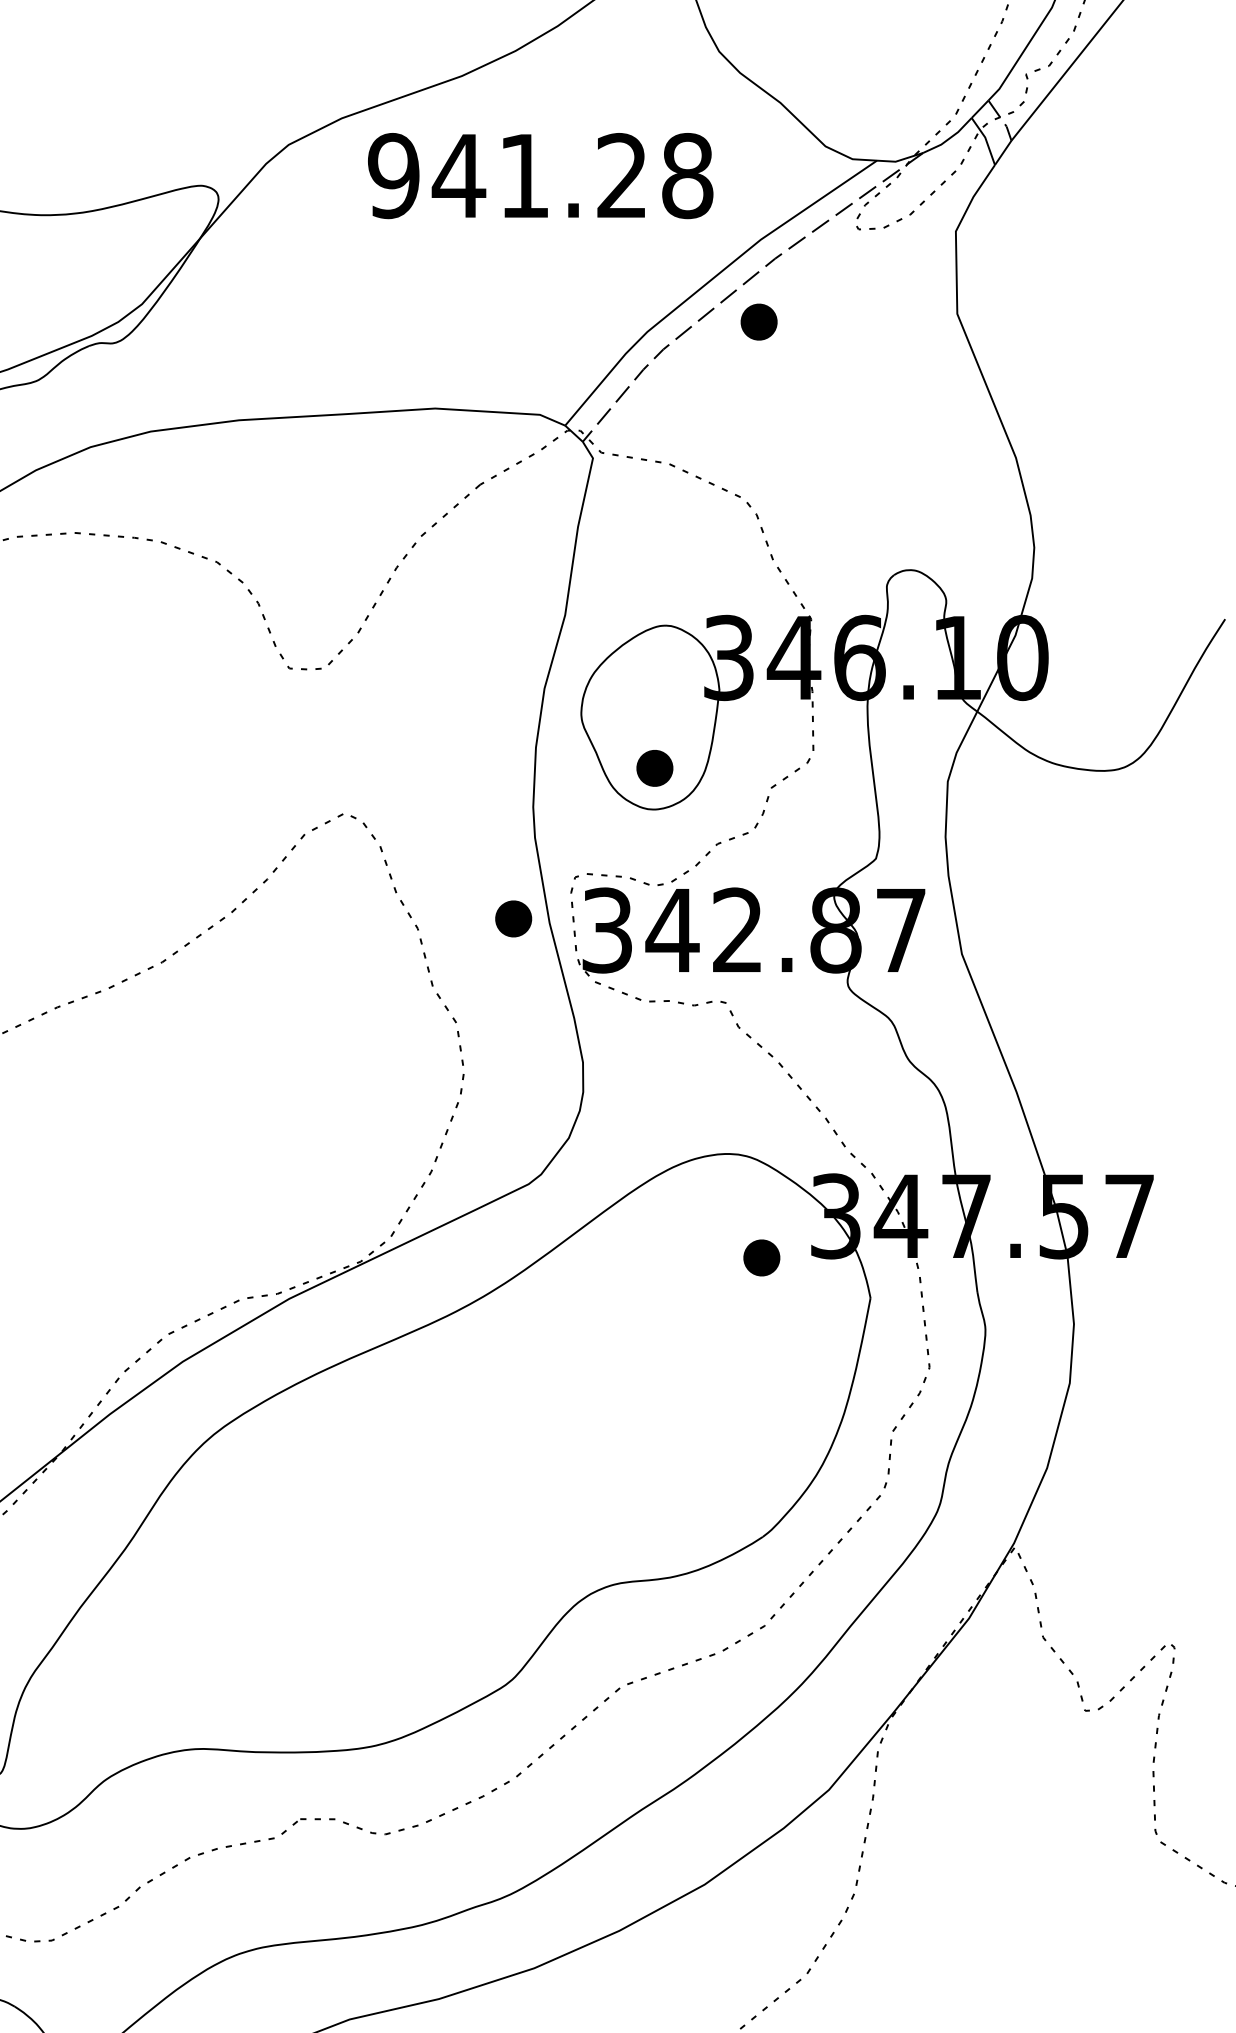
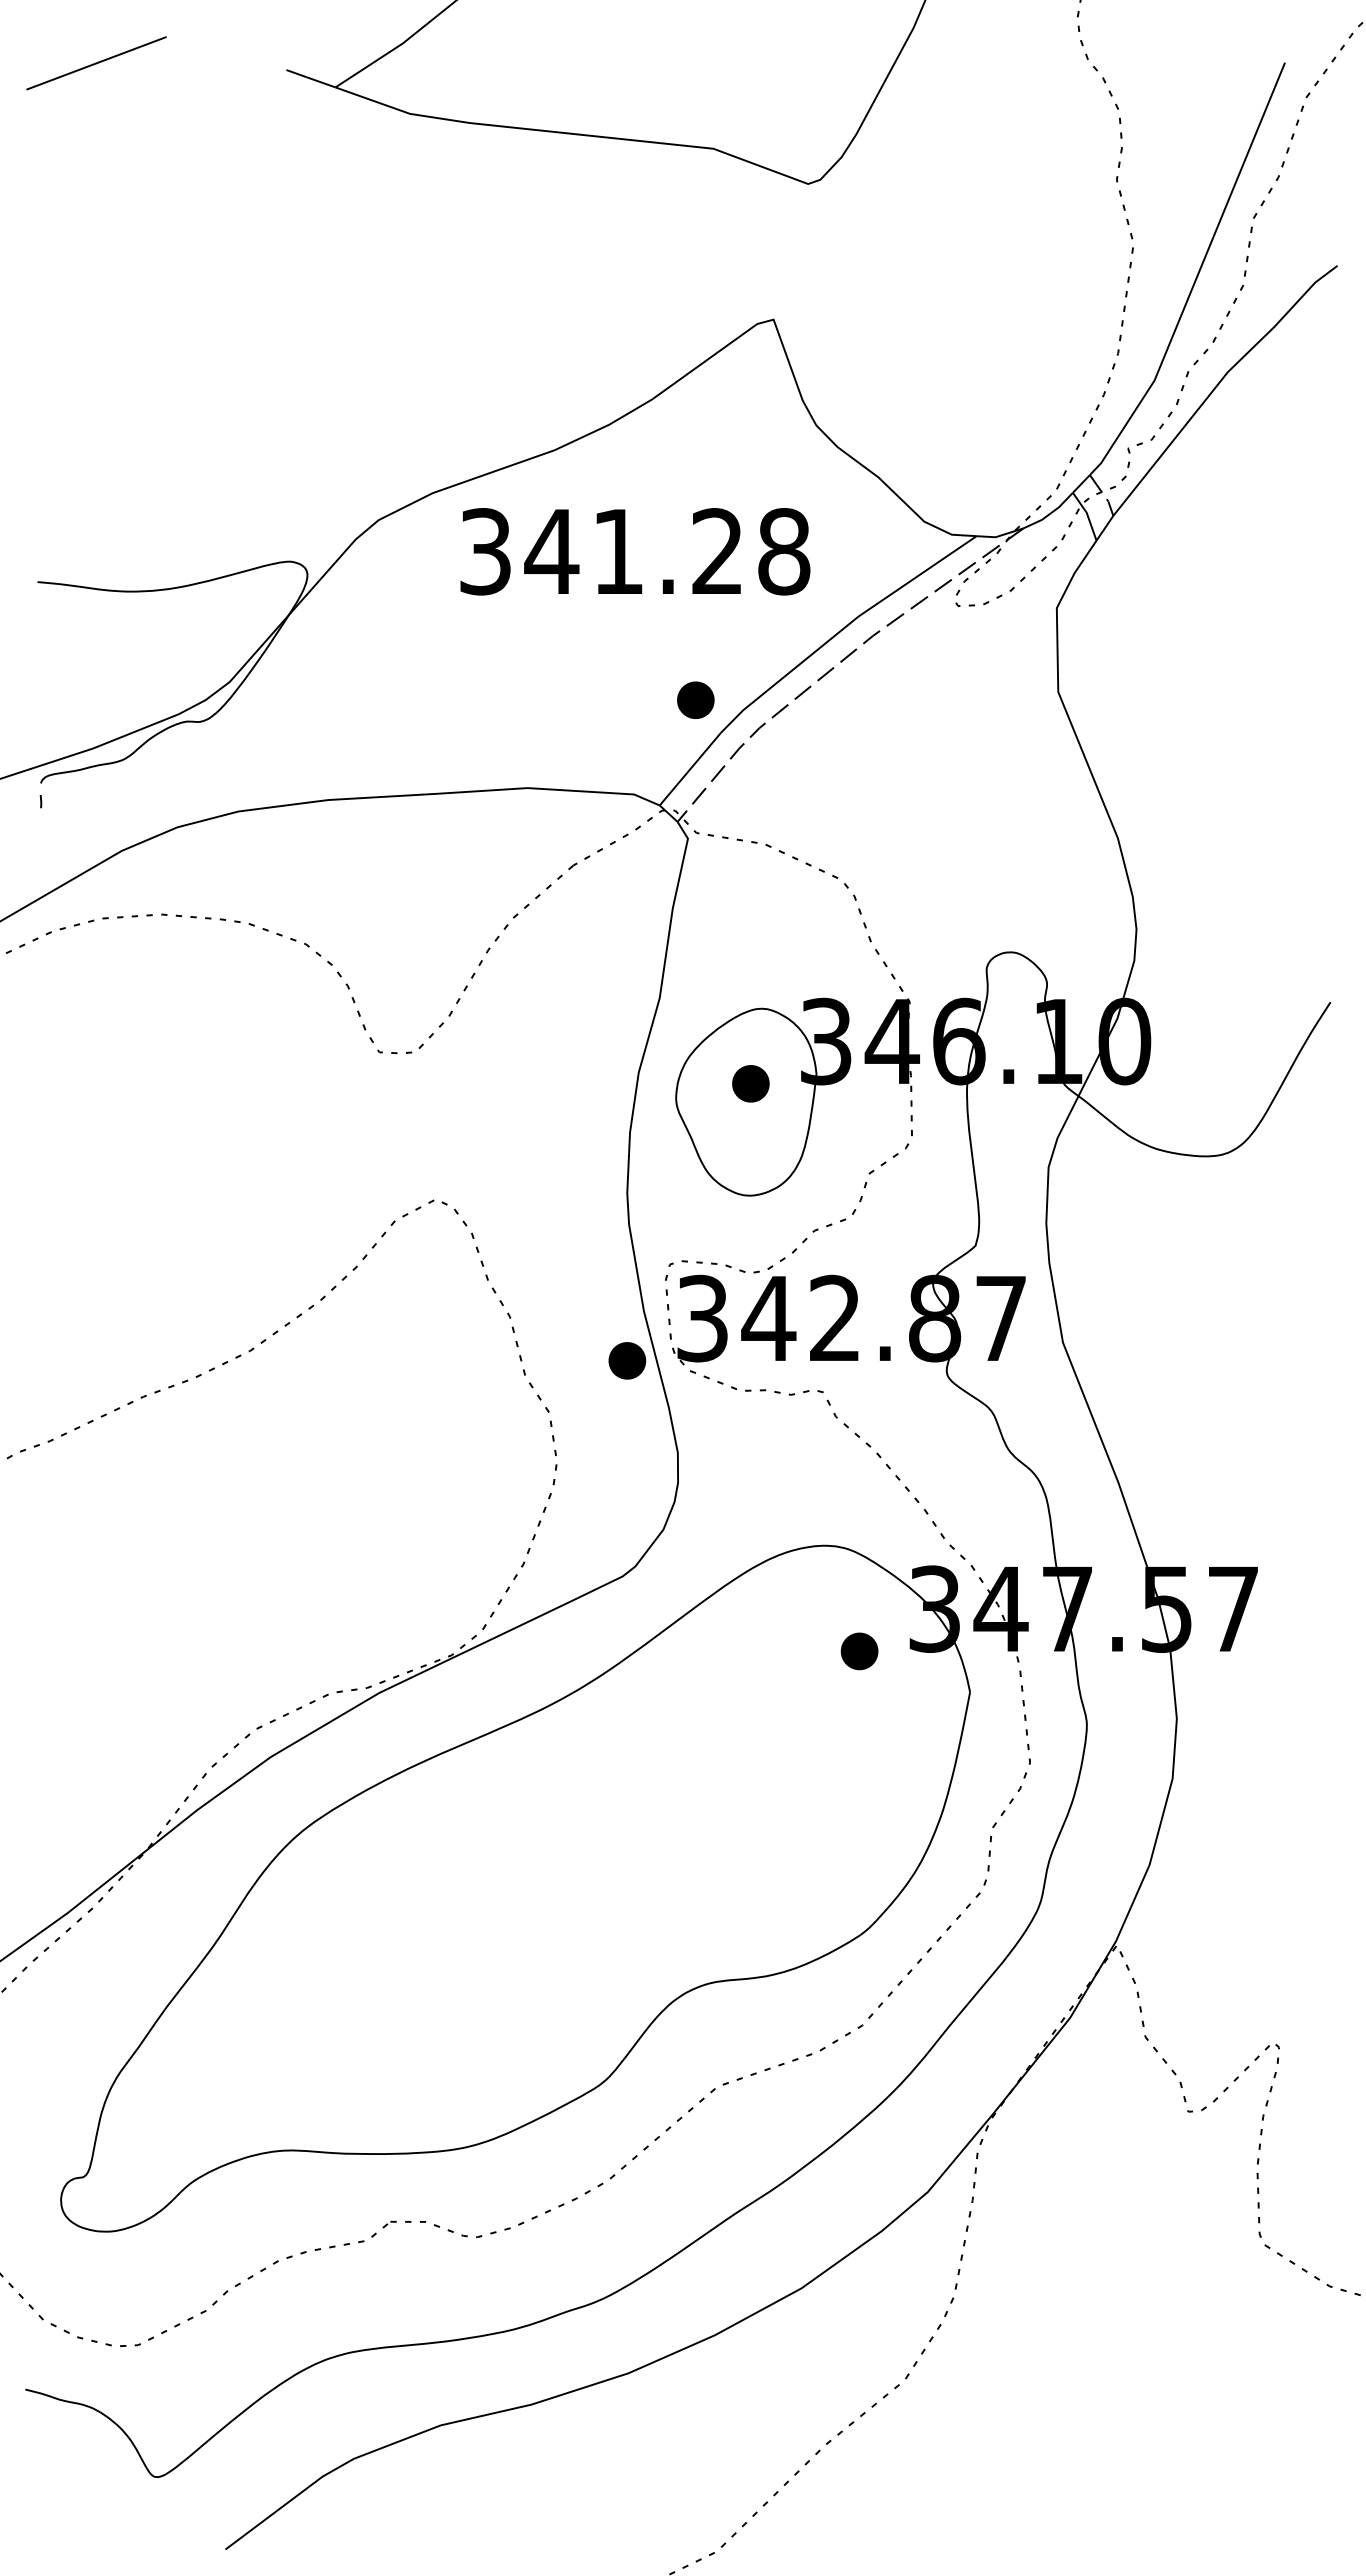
text: (393, 175) -> (485, 551), 941.28 -> 341.28
part: (758, 321) -> (695, 699), moved
part: (654, 768) -> (750, 1083), moved
part: (513, 918) -> (627, 1360), moved

